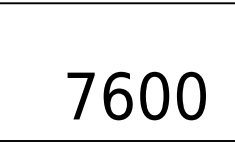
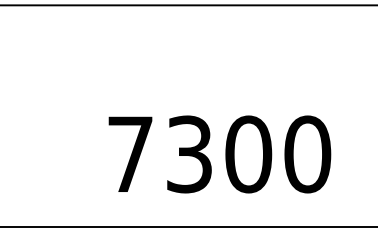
text: (117, 95) -> (189, 153), 7600 -> 7300

